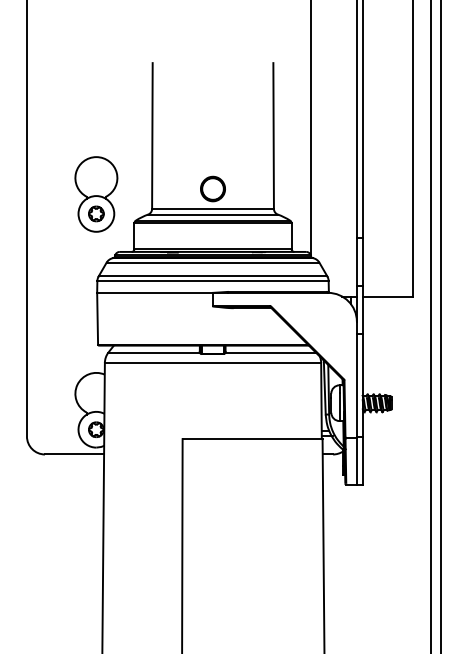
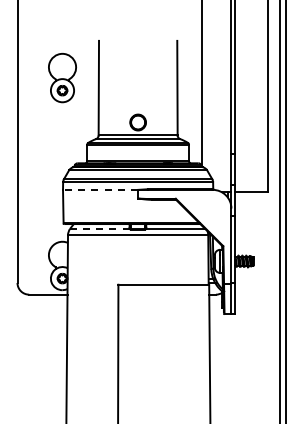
part: (96, 195) -> (62, 78), moved
line: (154, 292) -> (100, 189), solid -> dashed
line: (153, 352) -> (99, 228), solid -> dashed

